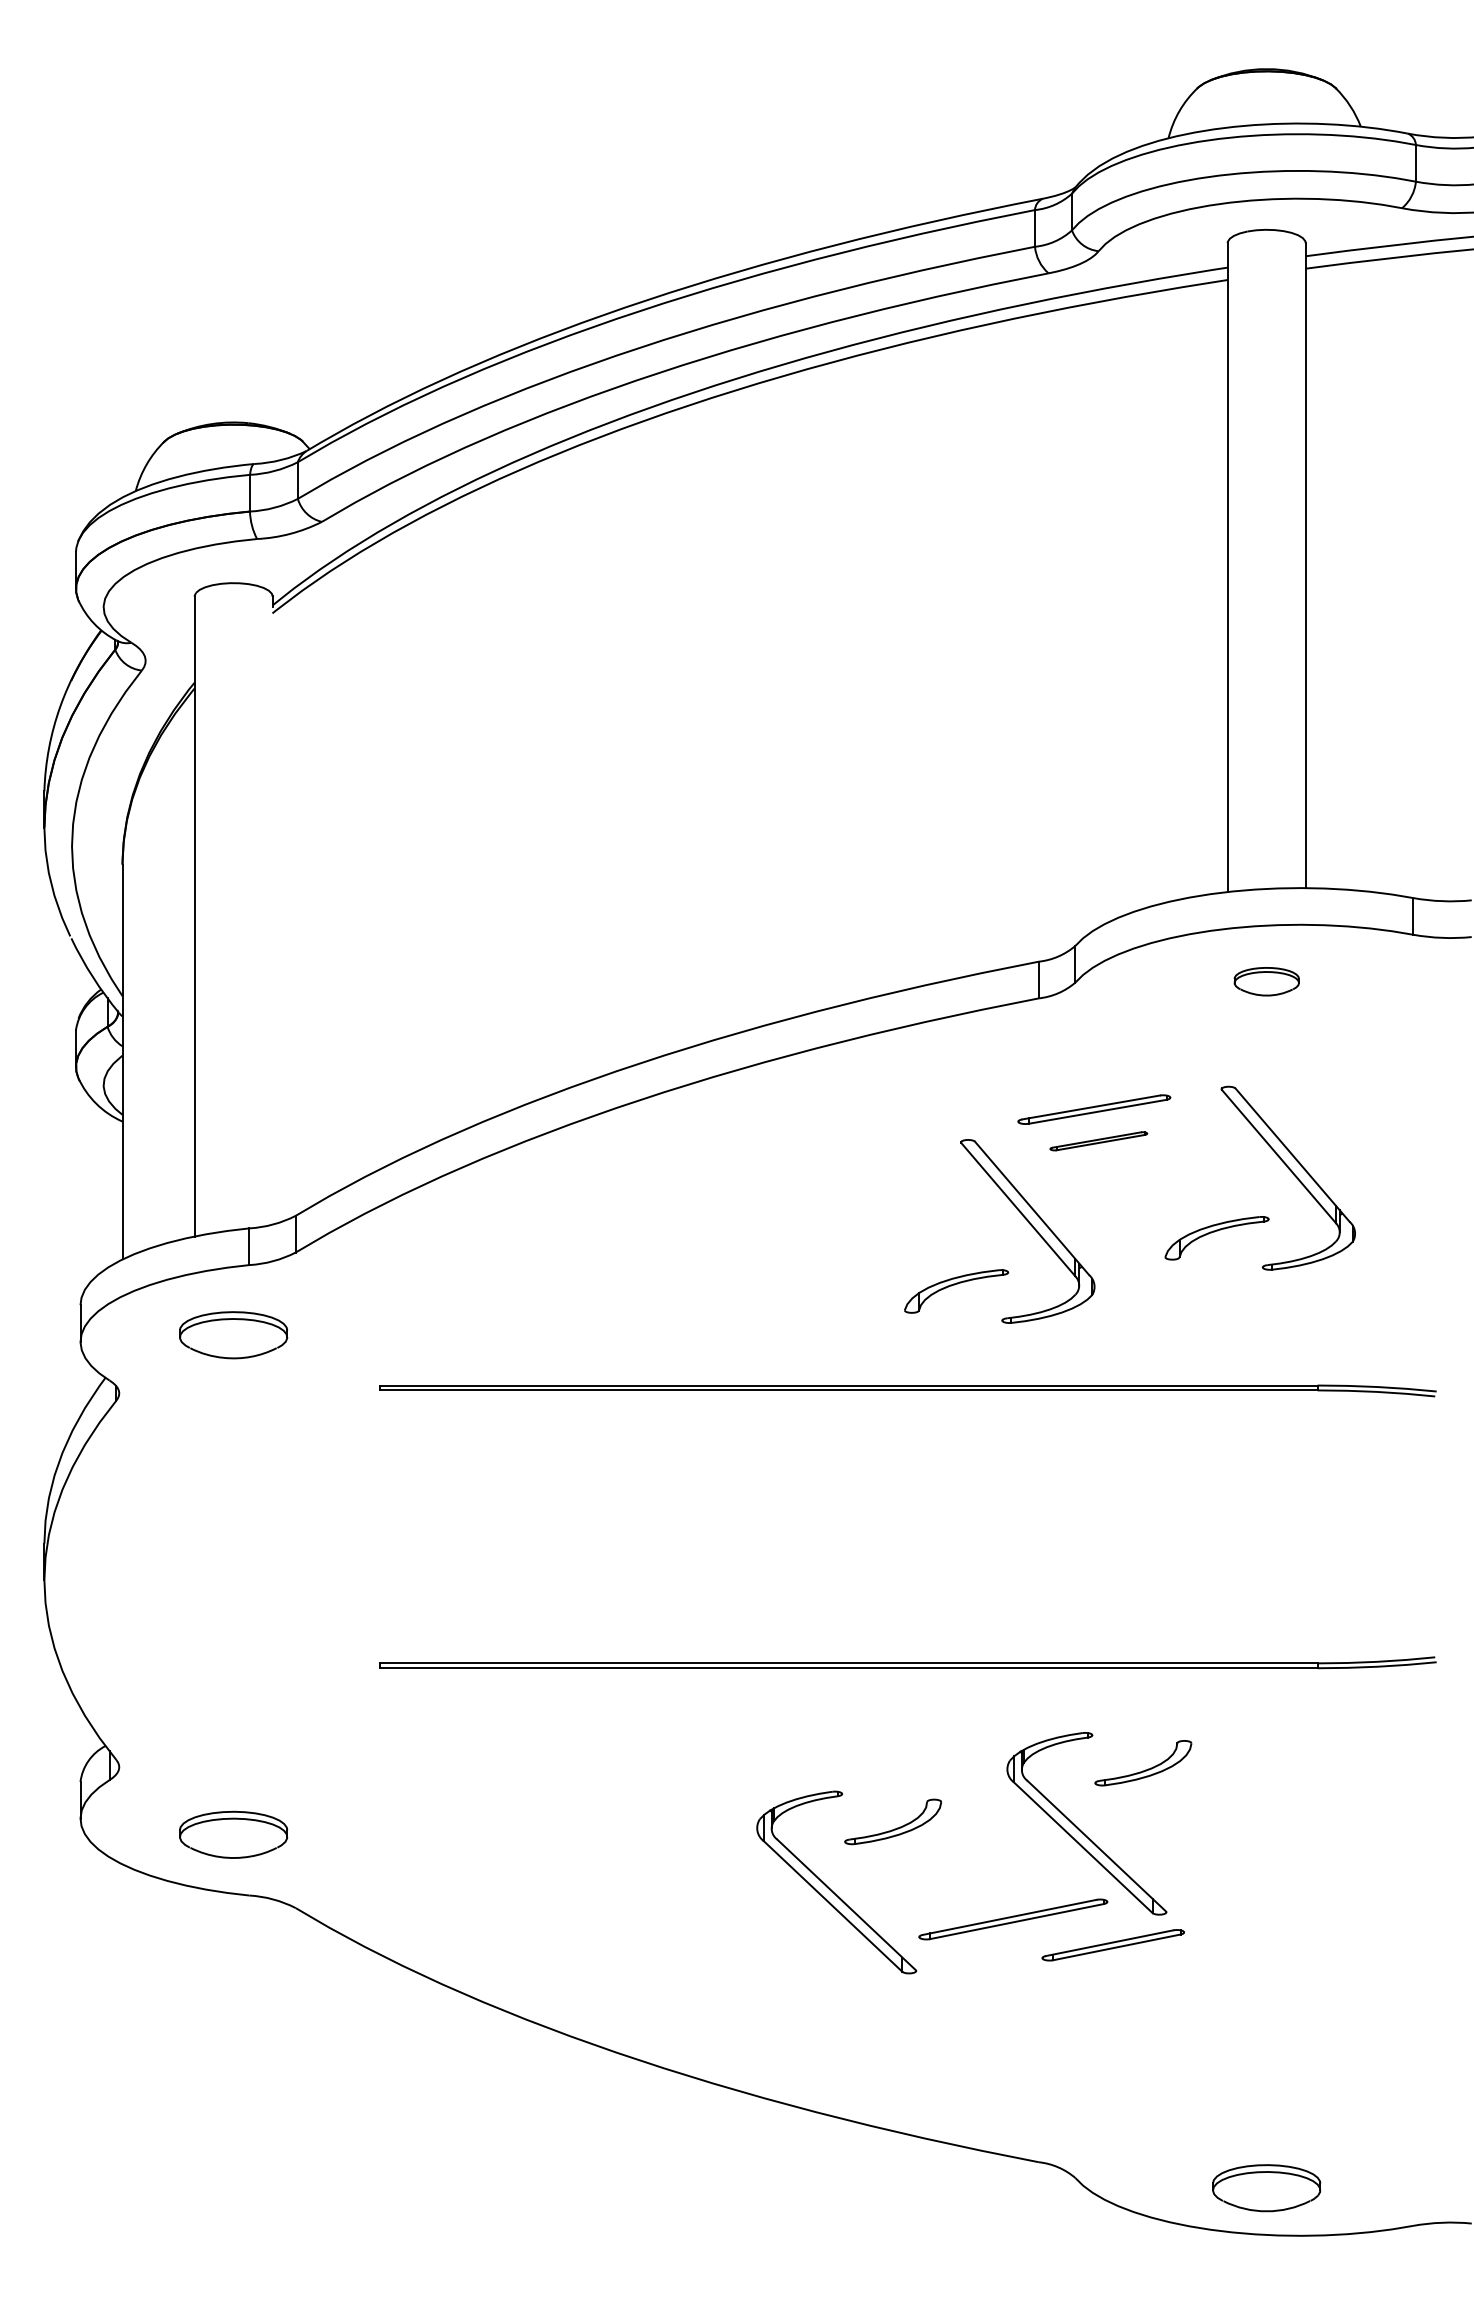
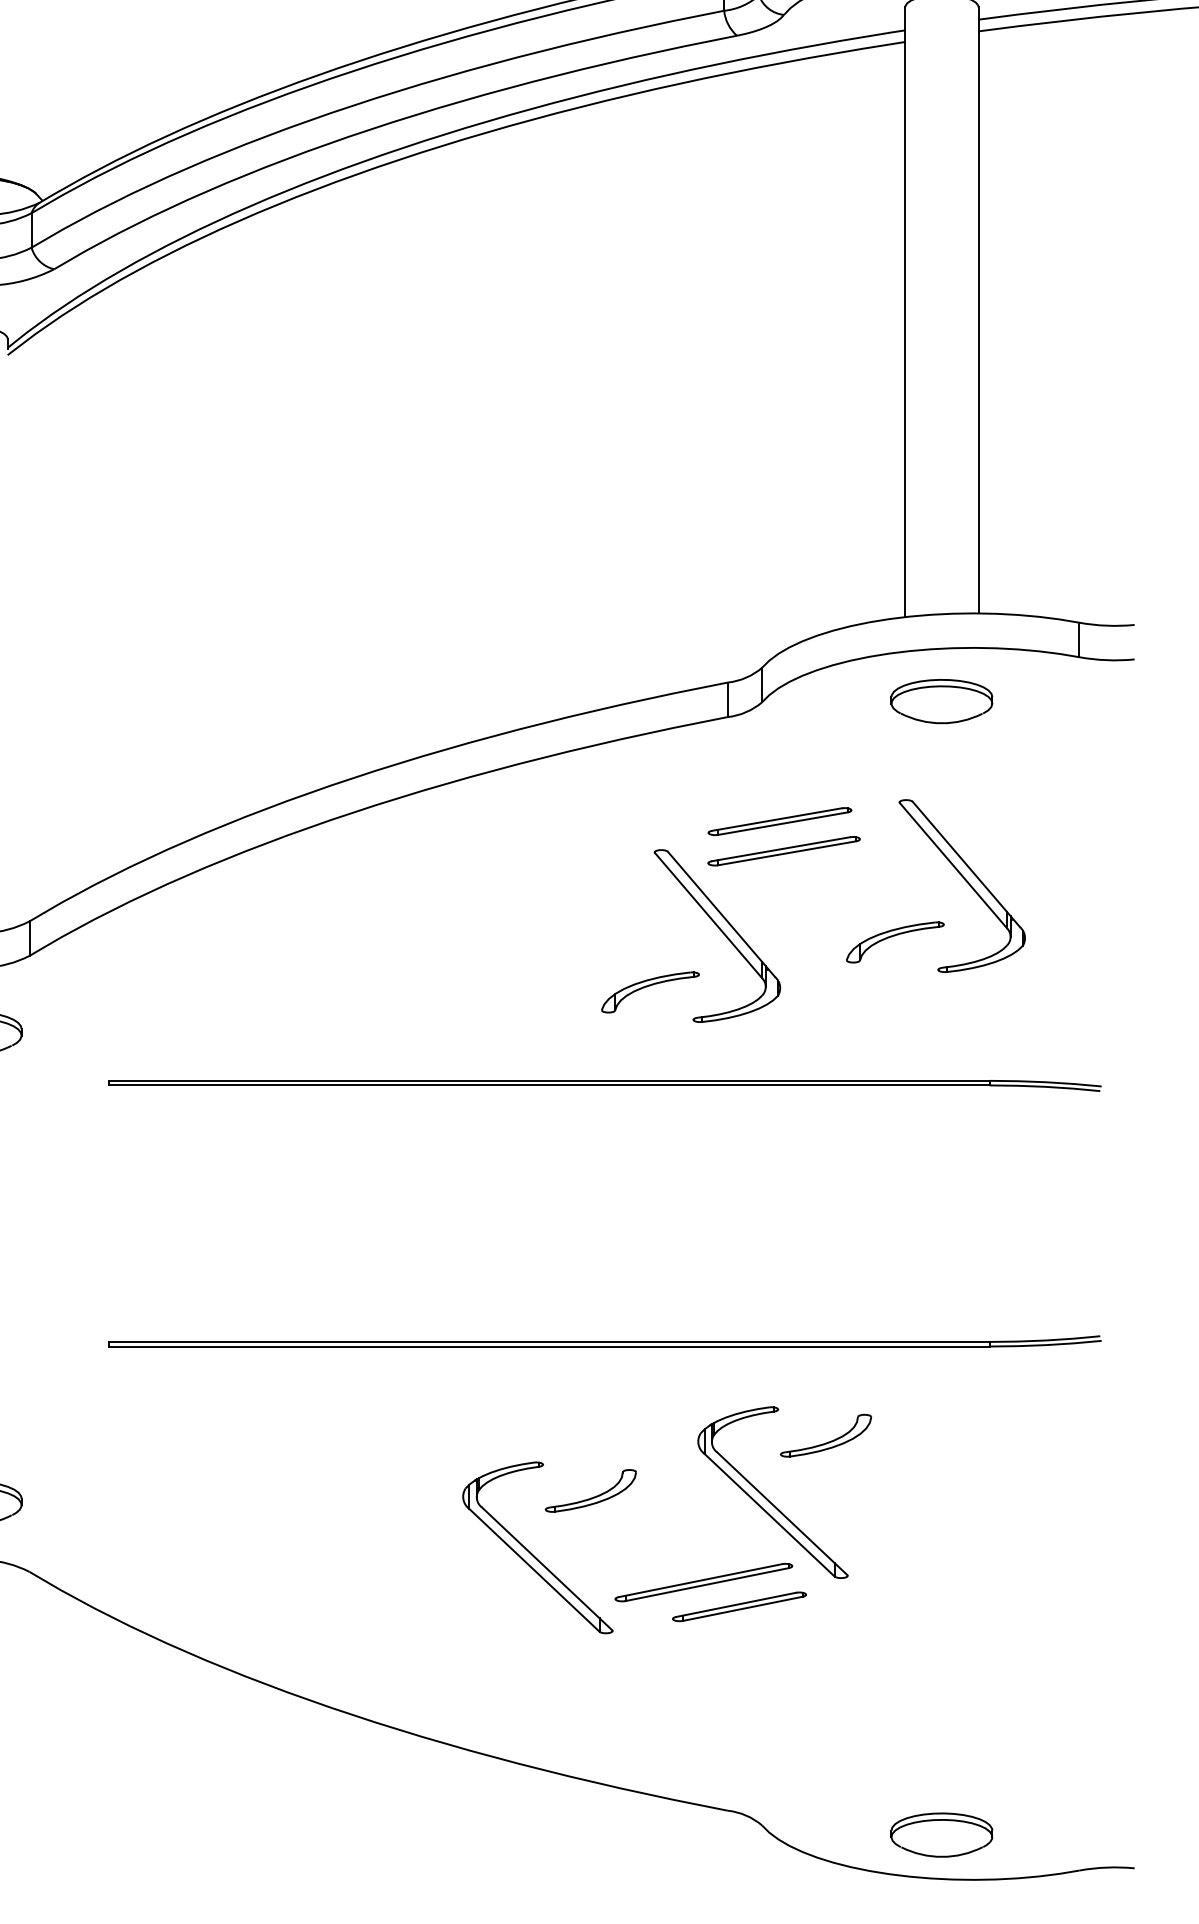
part: (1266, 981) -> (941, 701), size x1.67
part: (1098, 1141) -> (783, 851), size x1.67
part: (1112, 1945) -> (738, 1607), moved

